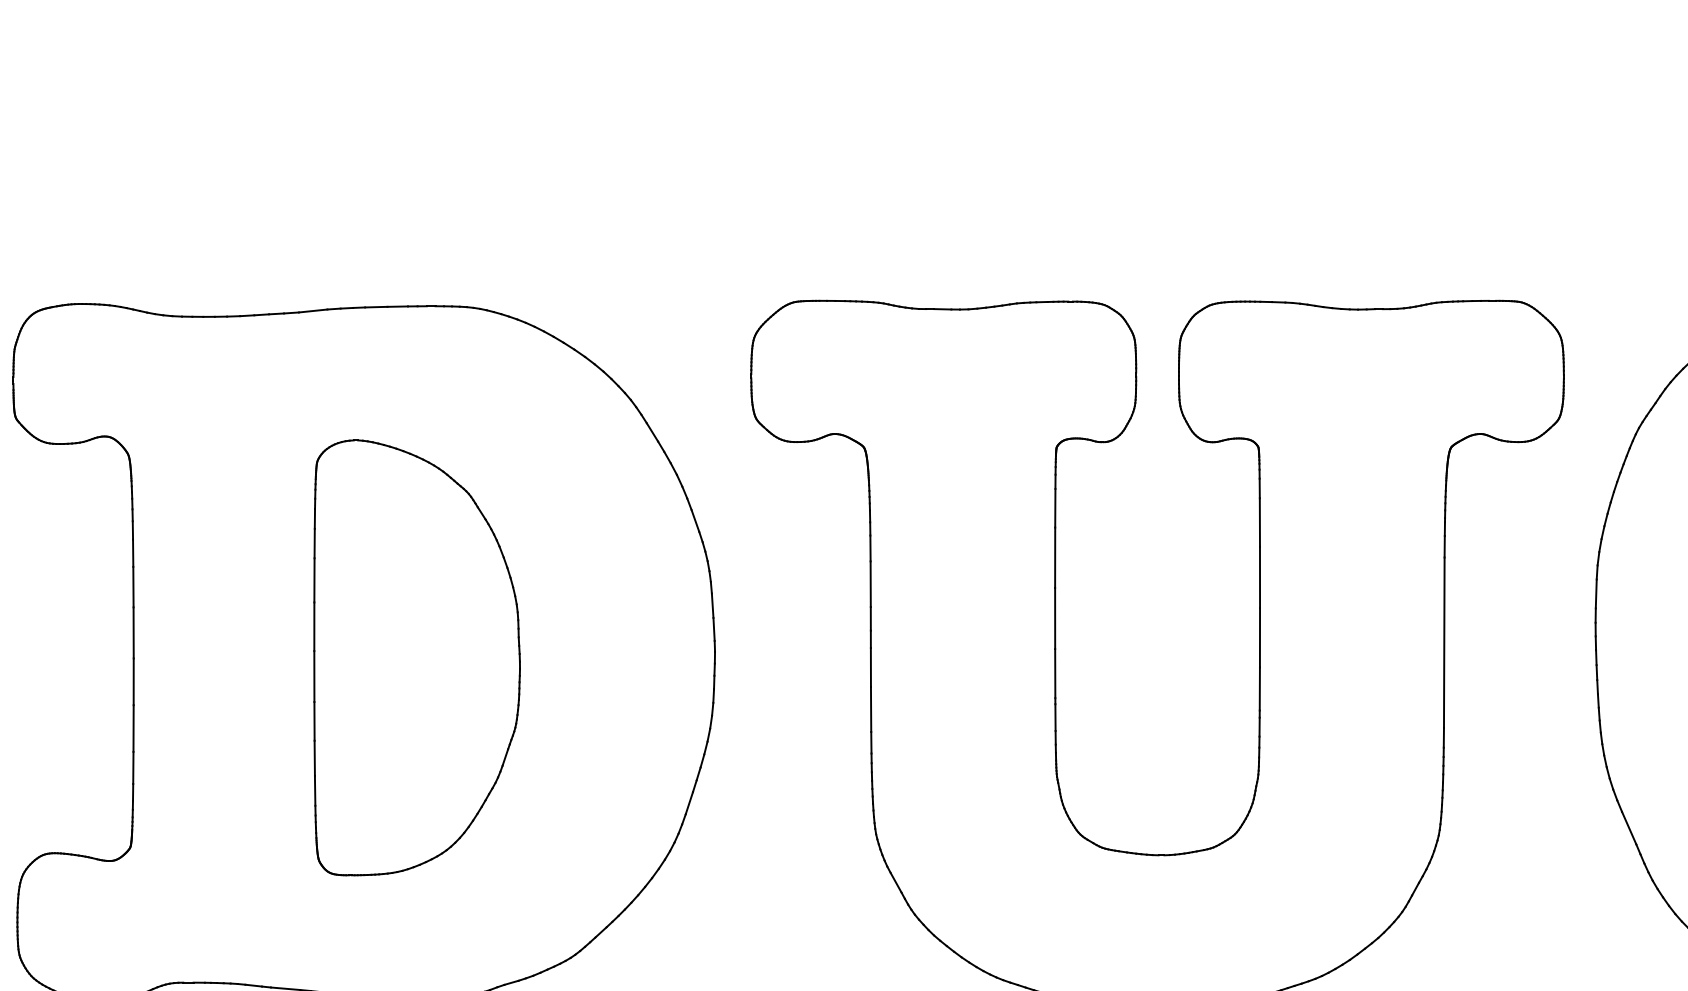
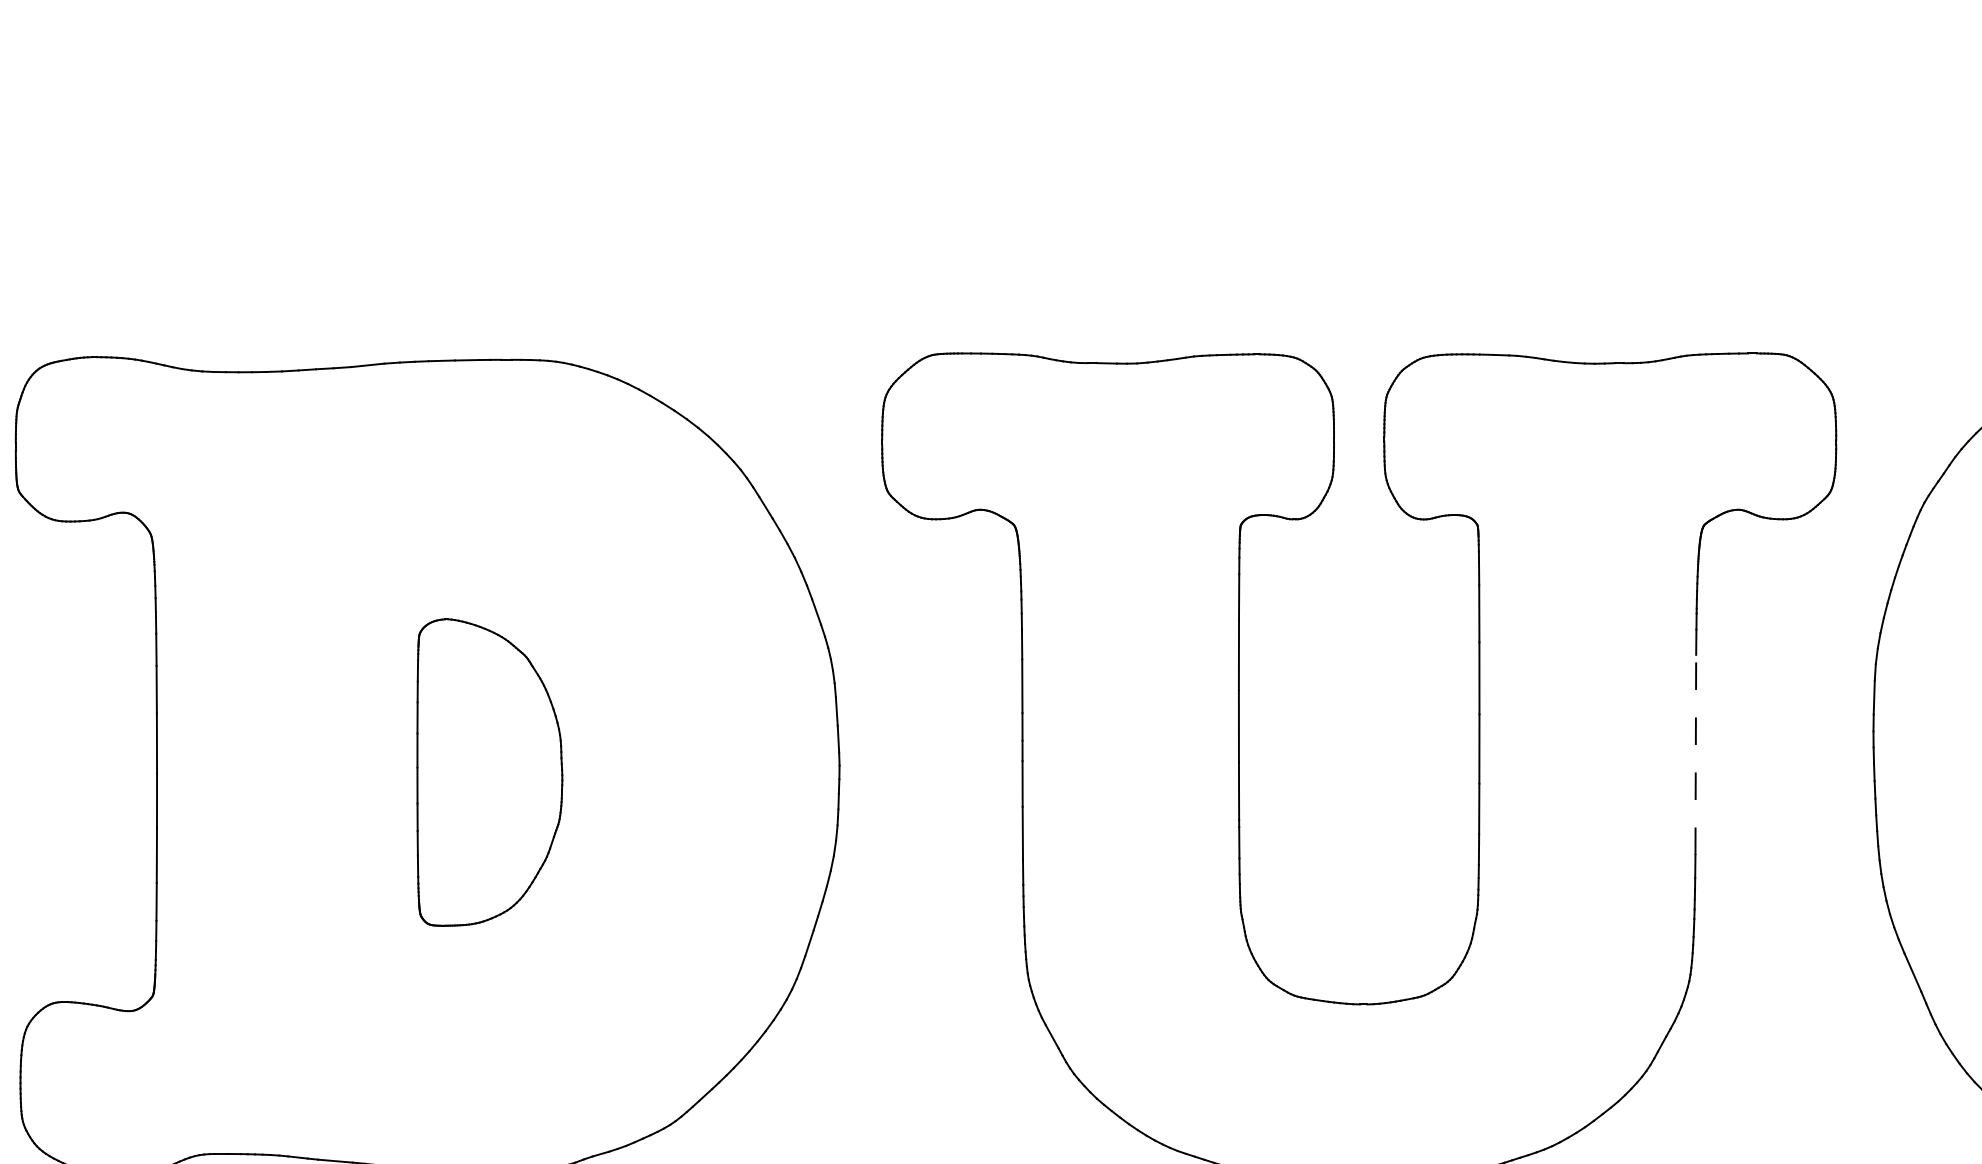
line: (1444, 642) -> (1695, 754), solid -> dashed
part: (416, 657) -> (489, 772), size x0.6

